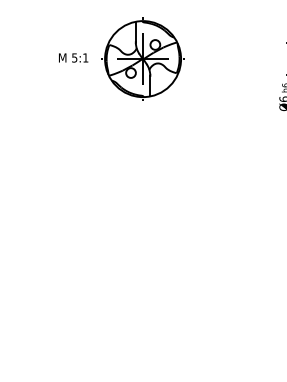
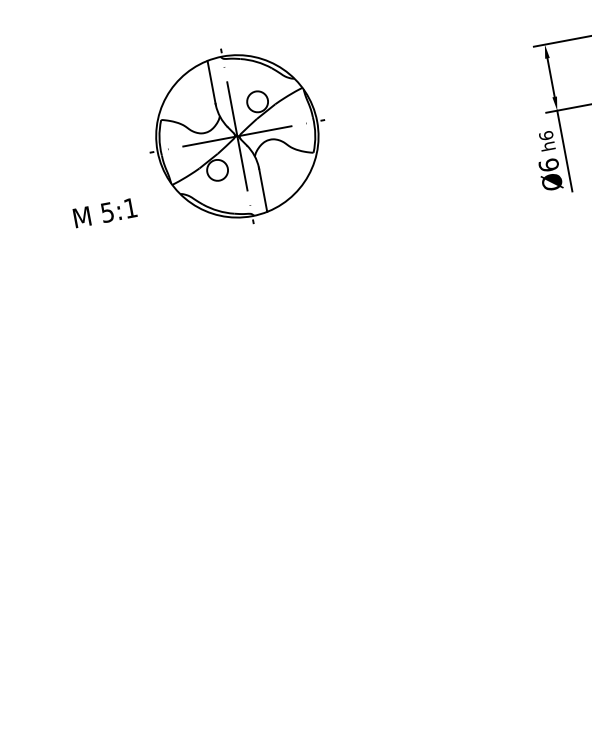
text: (73, 57) -> (104, 211), moved

